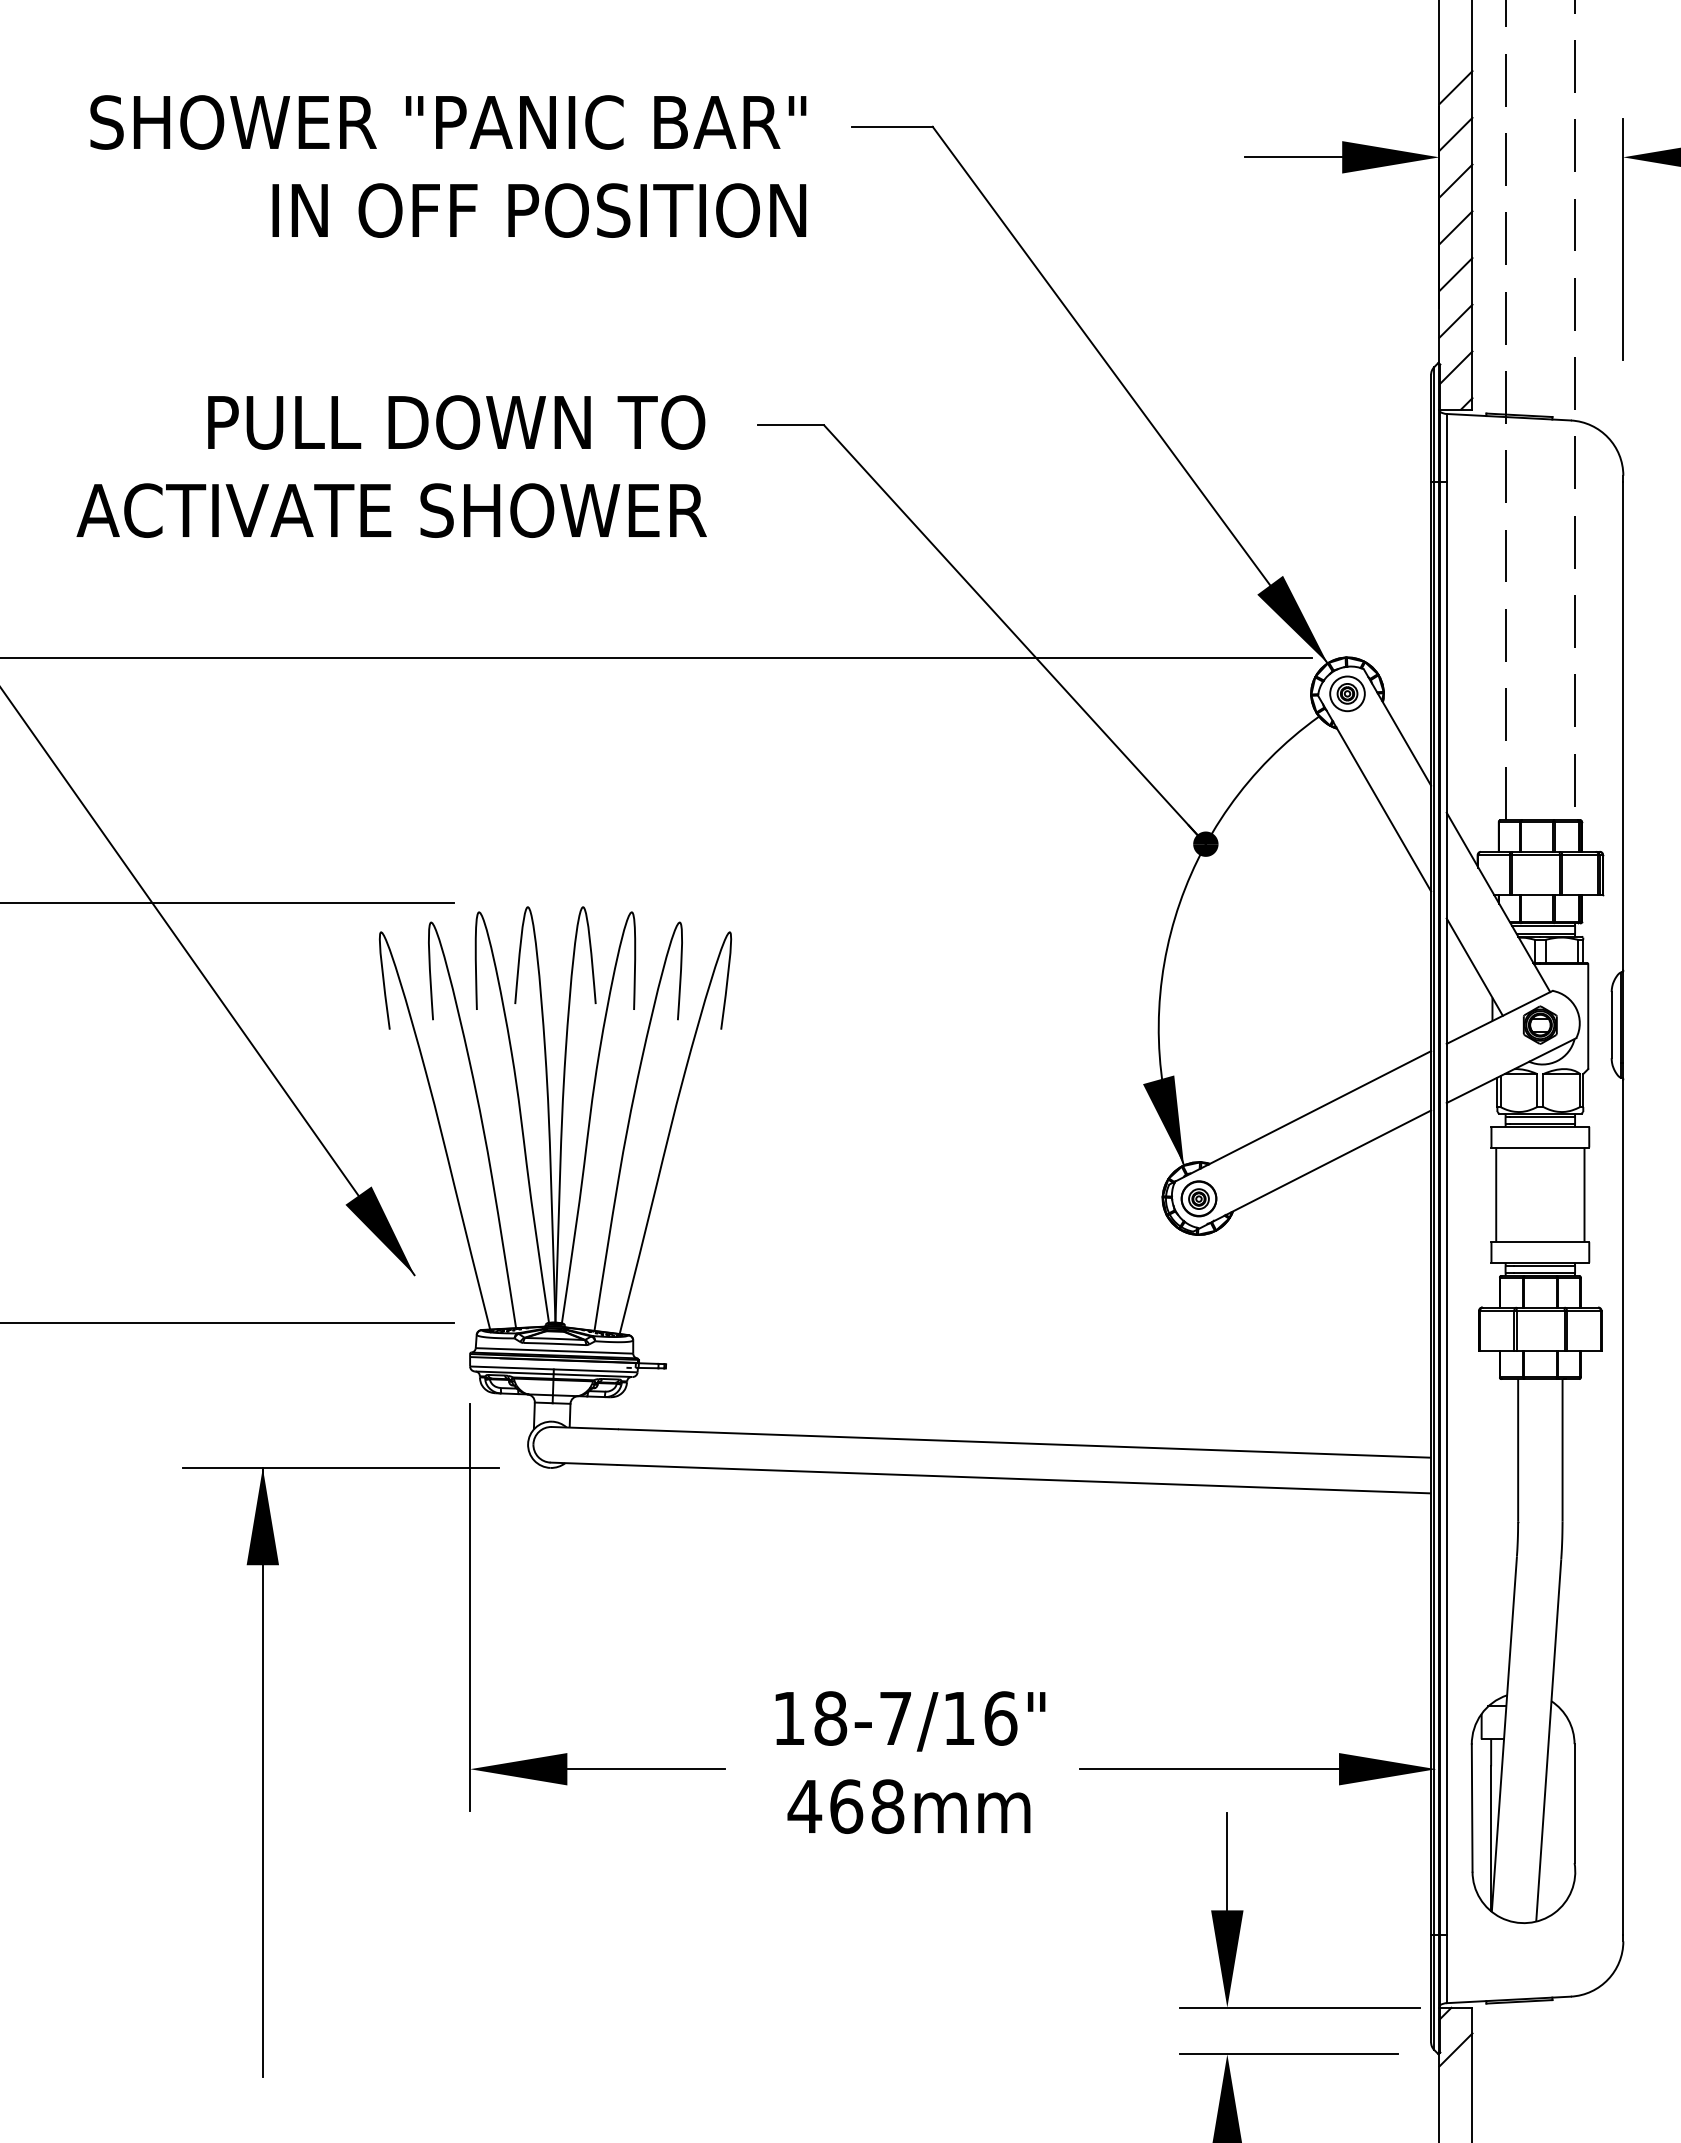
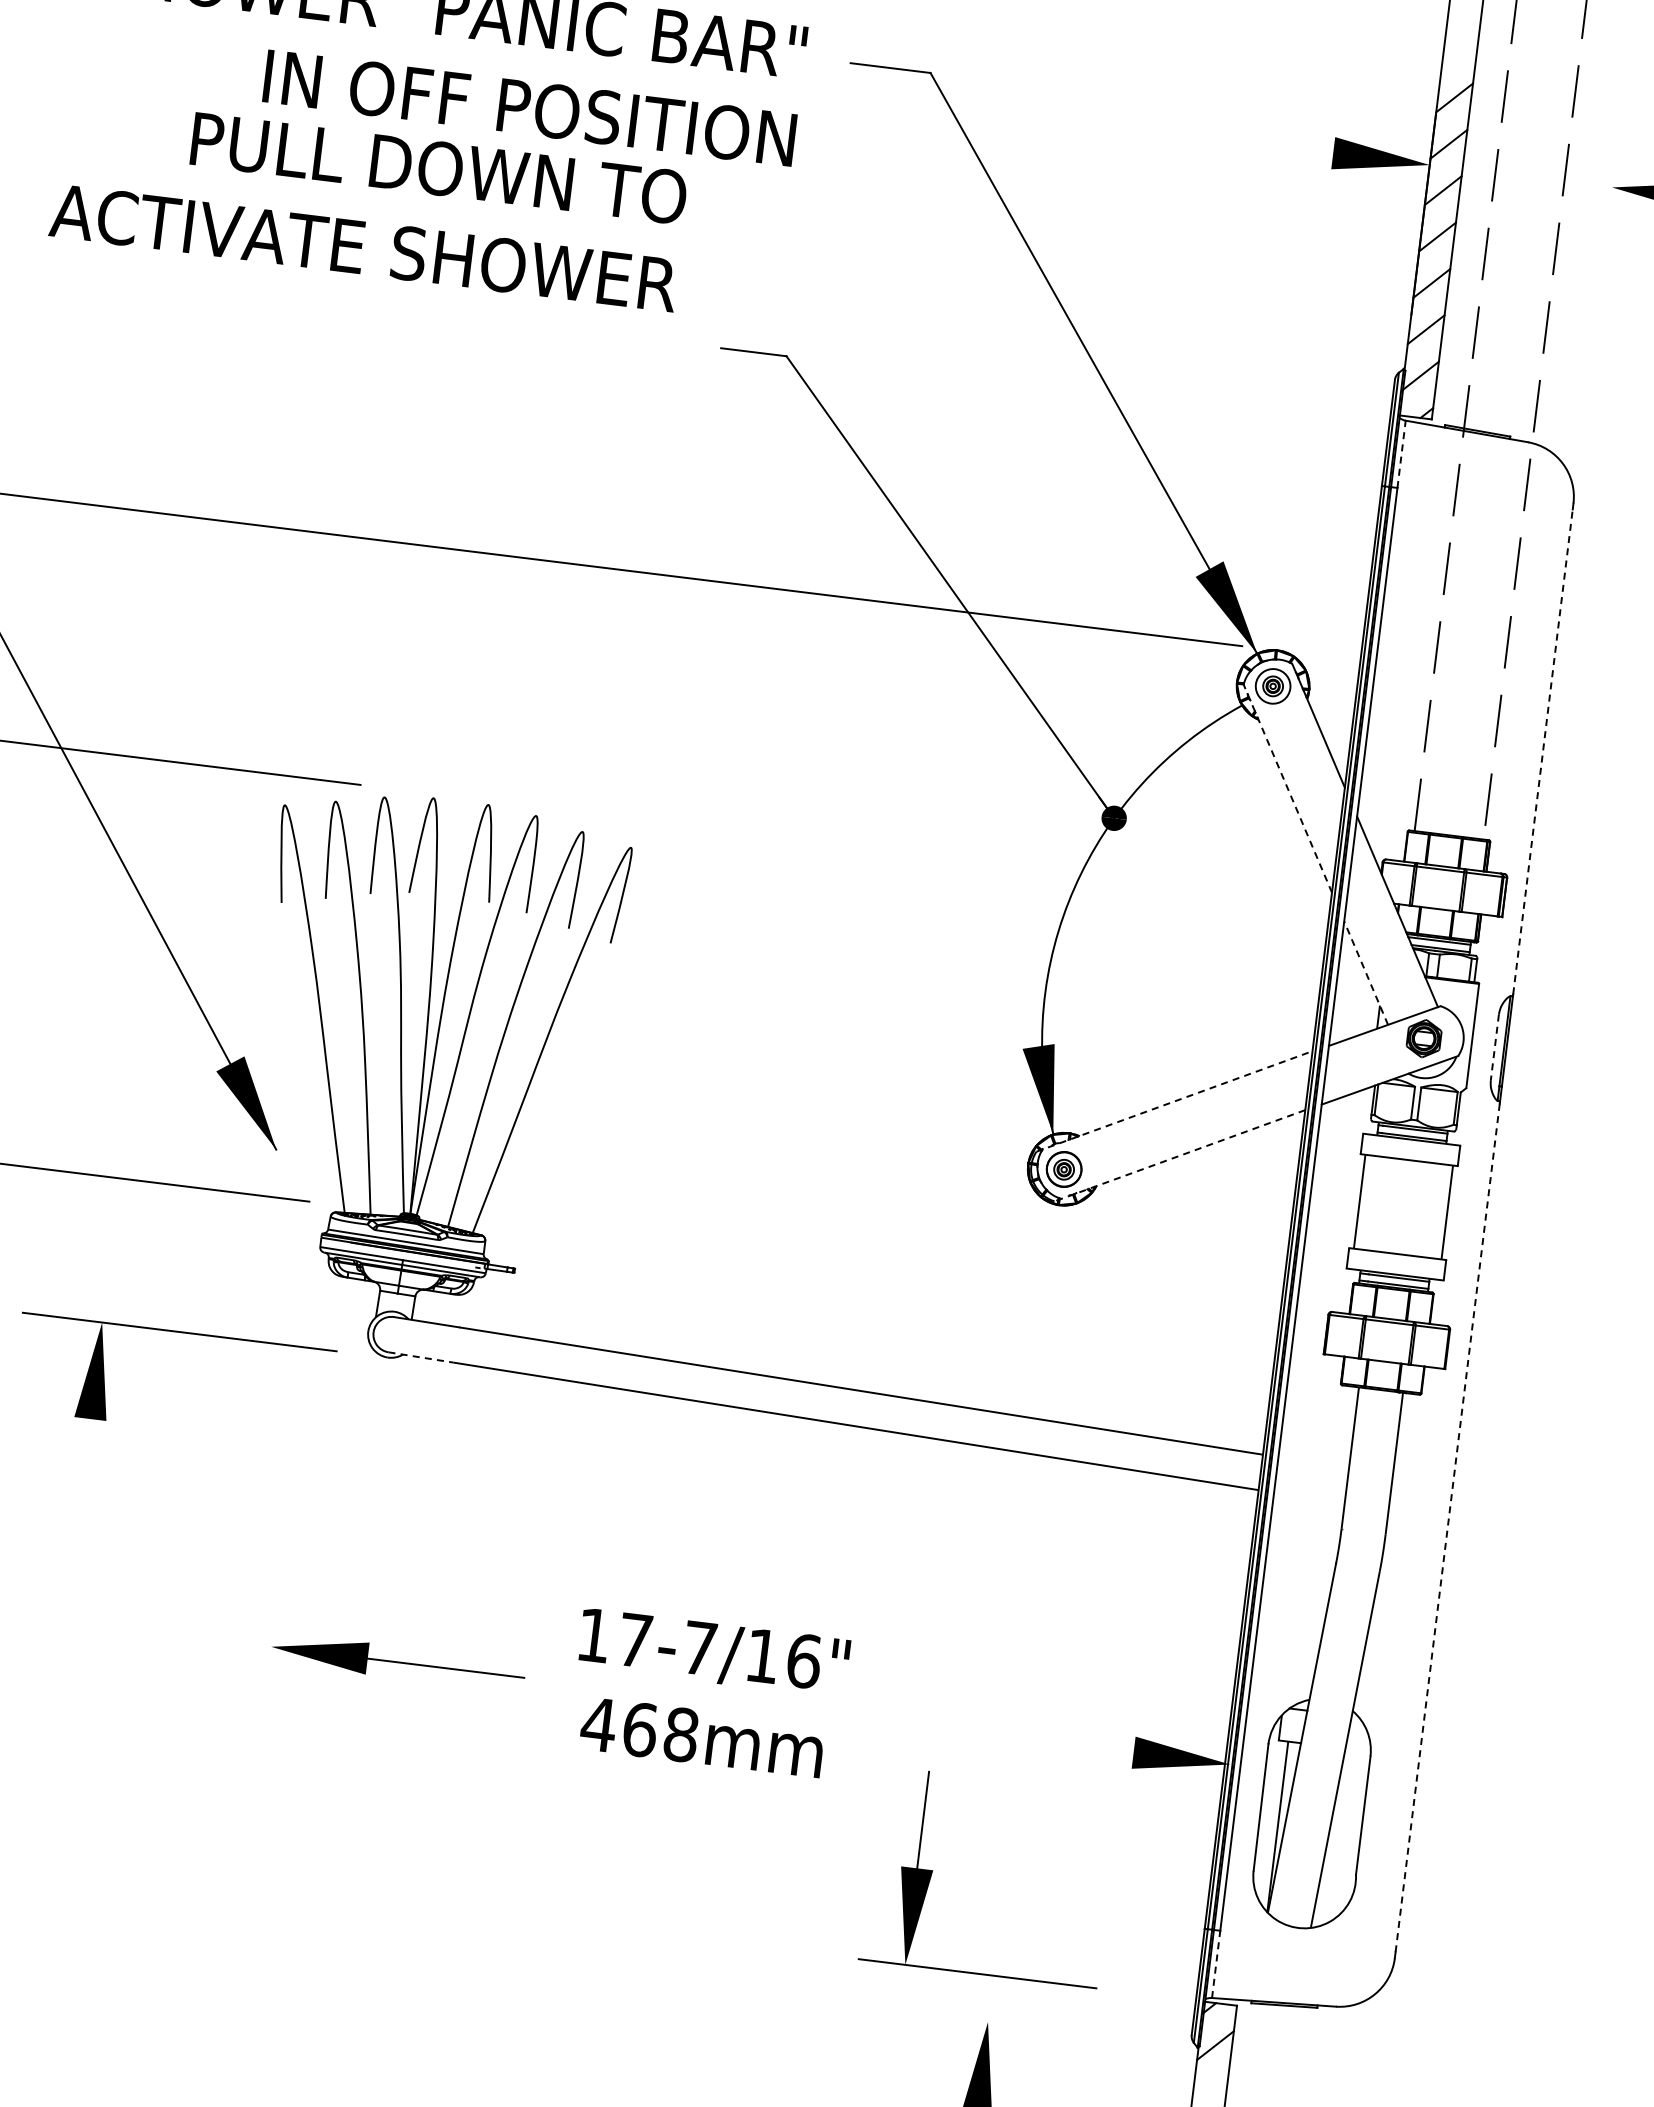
line: (1293, 157) -> (1284, 147), removed
line: (1623, 239) -> (1602, 269), removed
line: (1446, 447) -> (1401, 453), solid -> dashed
text: (391, 466) -> (369, 204), moved
line: (1623, 725) -> (1543, 751), solid -> dashed
line: (1374, 793) -> (1287, 788), solid -> dashed
line: (1474, 966) -> (1365, 972), solid -> dashed
line: (1611, 1025) -> (1494, 1047), solid -> dashed
line: (1300, 1117) -> (1174, 1101), solid -> dashed
line: (1311, 1171) -> (1179, 1156), solid -> dashed
line: (584, 1463) -> (421, 1357), solid -> dashed
line: (1623, 1507) -> (1447, 1527), solid -> dashed
line: (470, 1606) -> (291, 1485), removed
text: (830, 1718) -> (635, 1640), 18-7/16" -> 17-7/16"
line: (1209, 1769) -> (1005, 1737), removed
line: (262, 1772) -> (64, 1624), removed
part: (1243, 1910) -> (933, 1870), moved
line: (1446, 1969) -> (1215, 1964), solid -> dashed
line: (1289, 2054) -> (1049, 2029), removed

